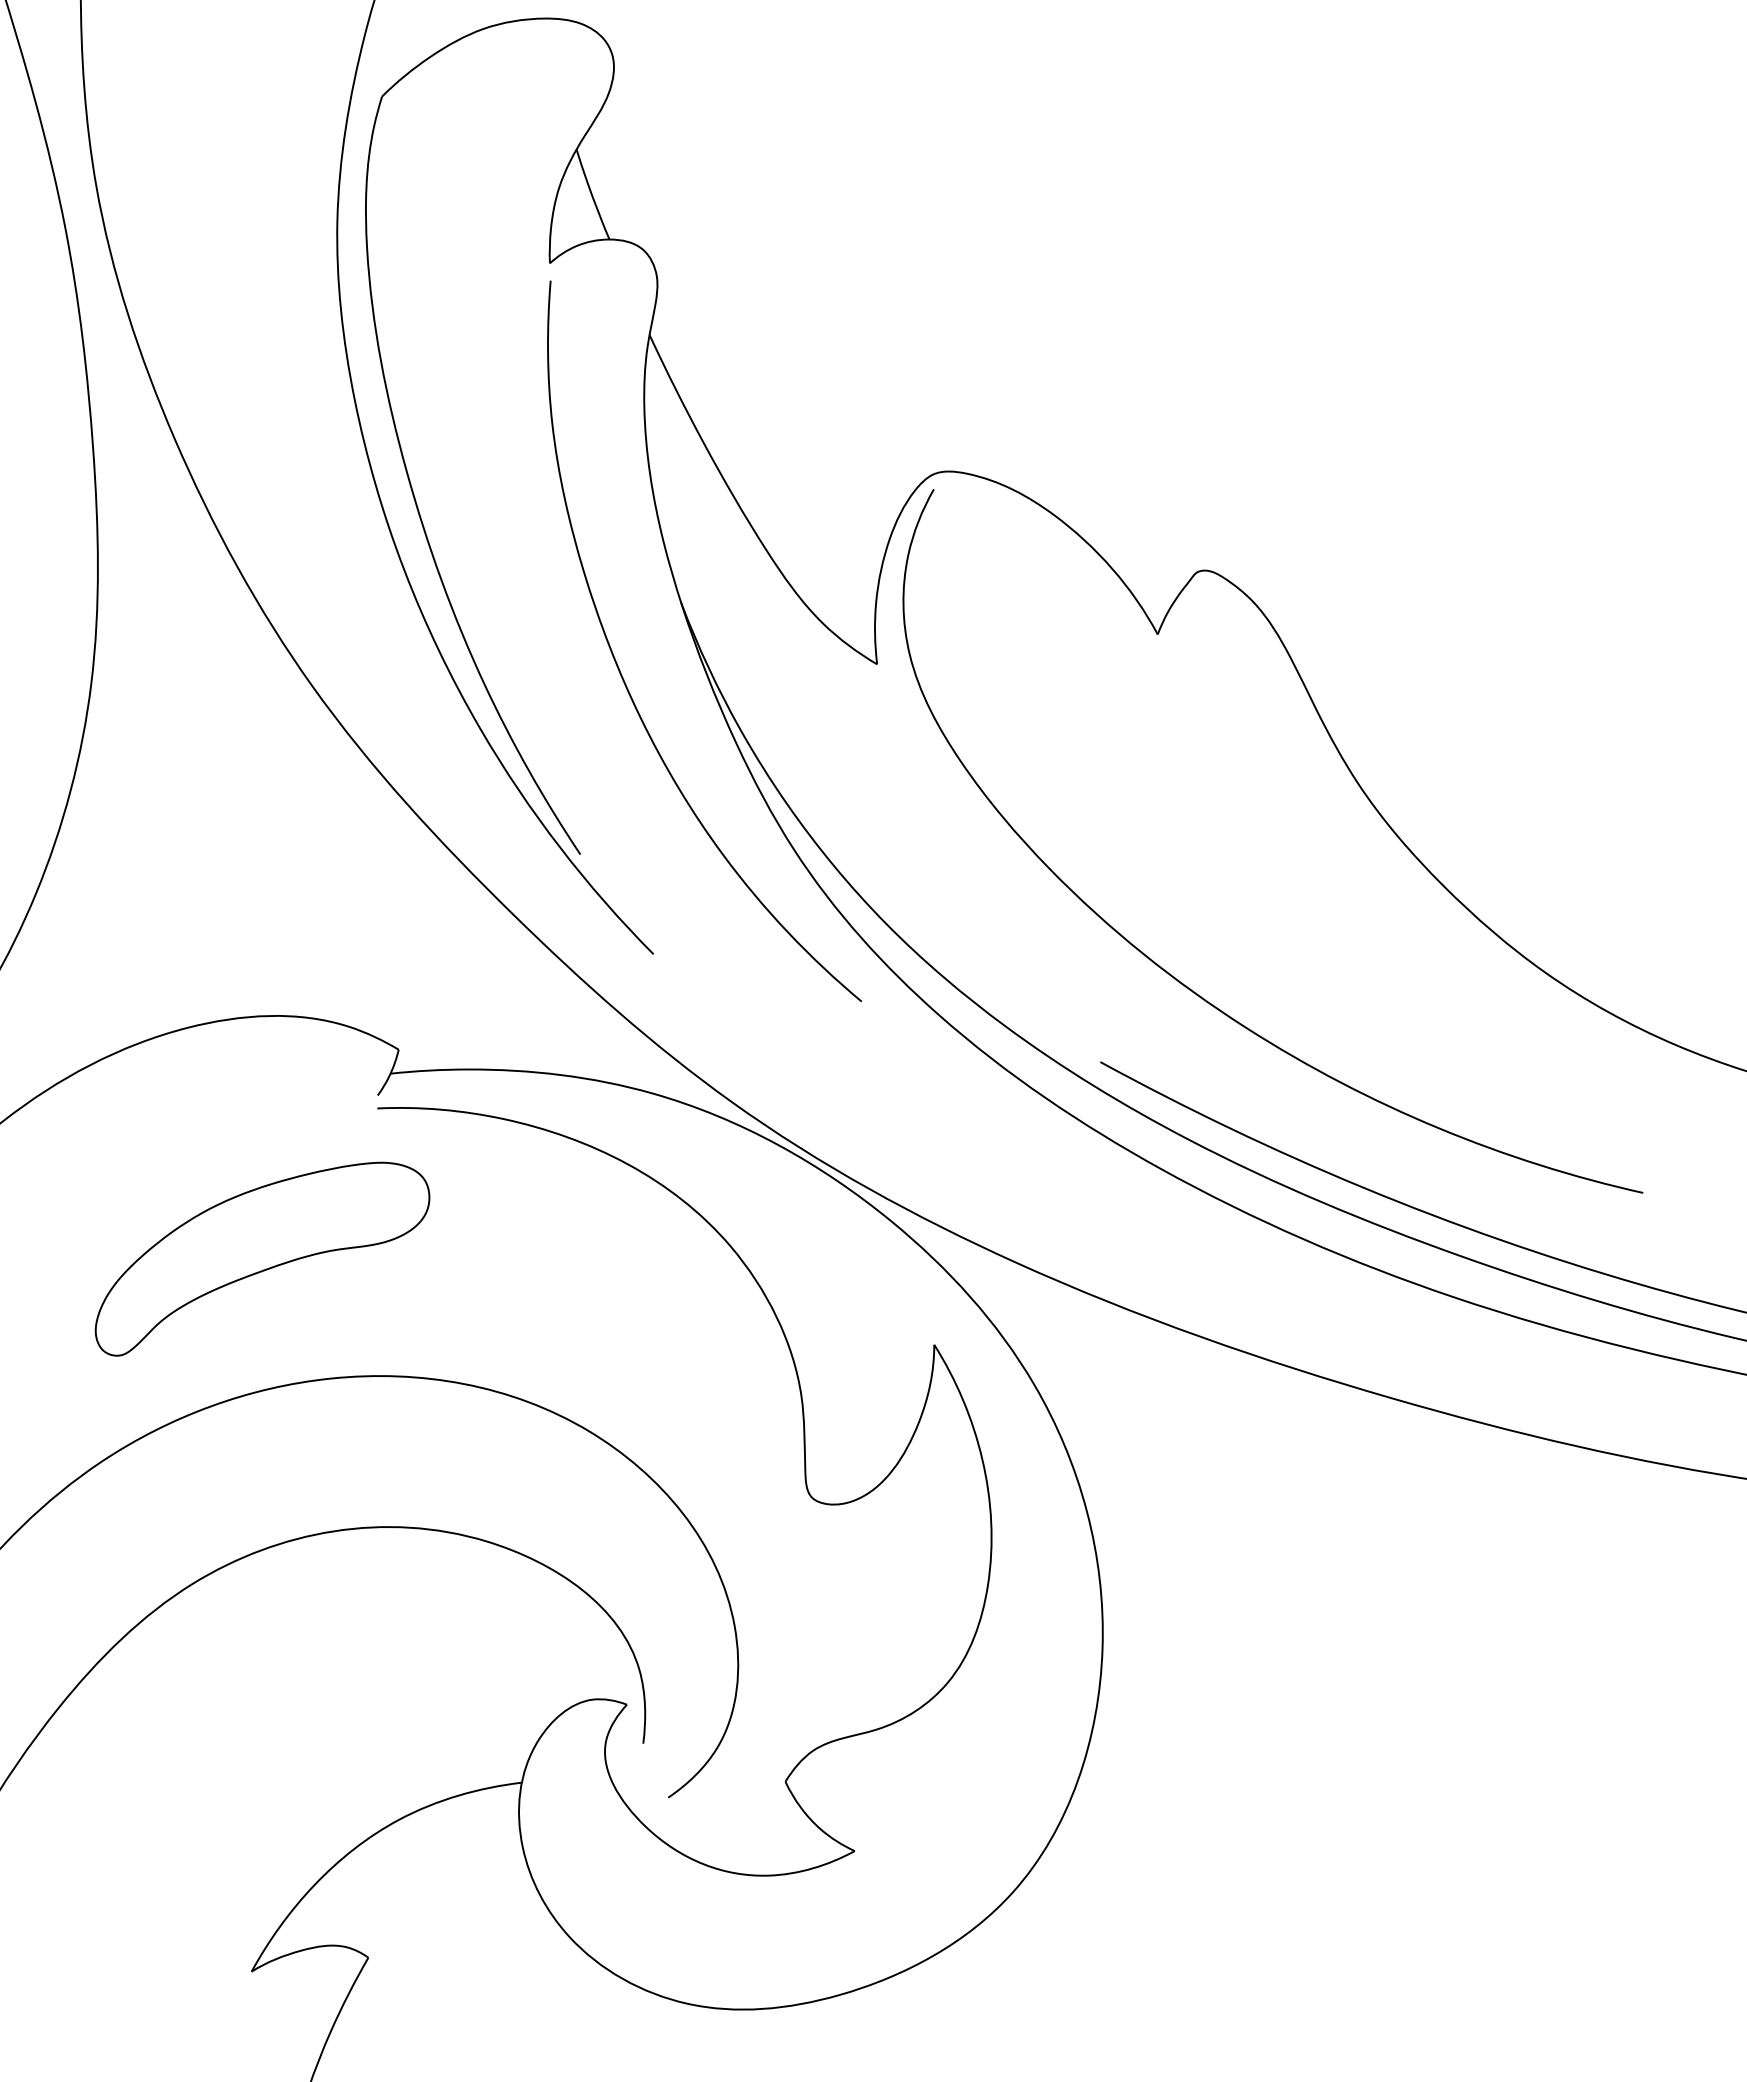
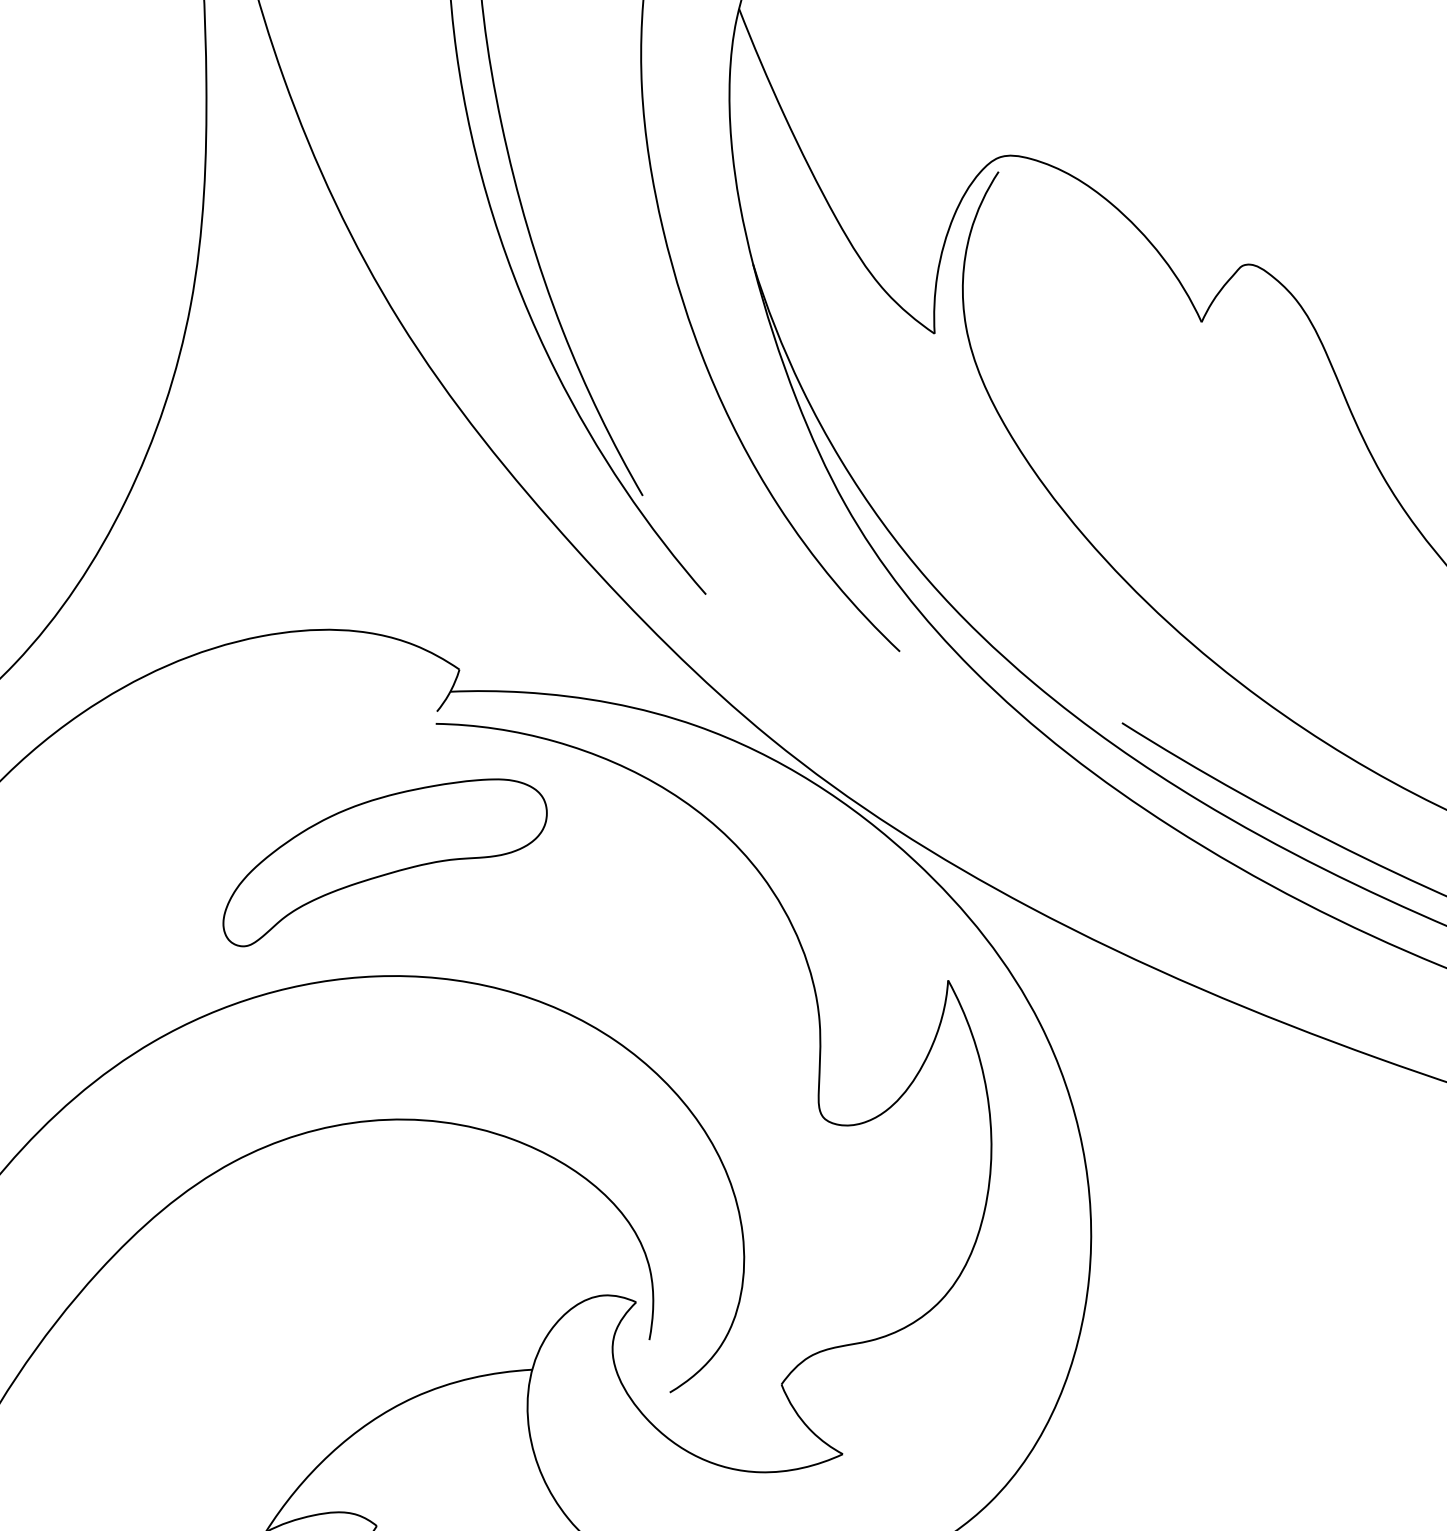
part: (262, 1258) -> (385, 863), moved

